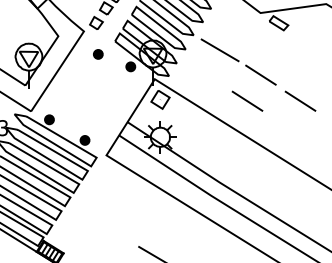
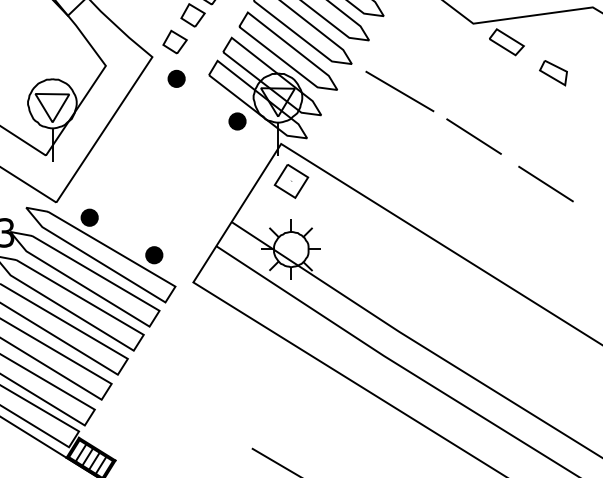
part: (304, 40) -> (553, 73), added
part: (98, 54) -> (176, 79), moved
line: (247, 100) -> (449, 182), removed

